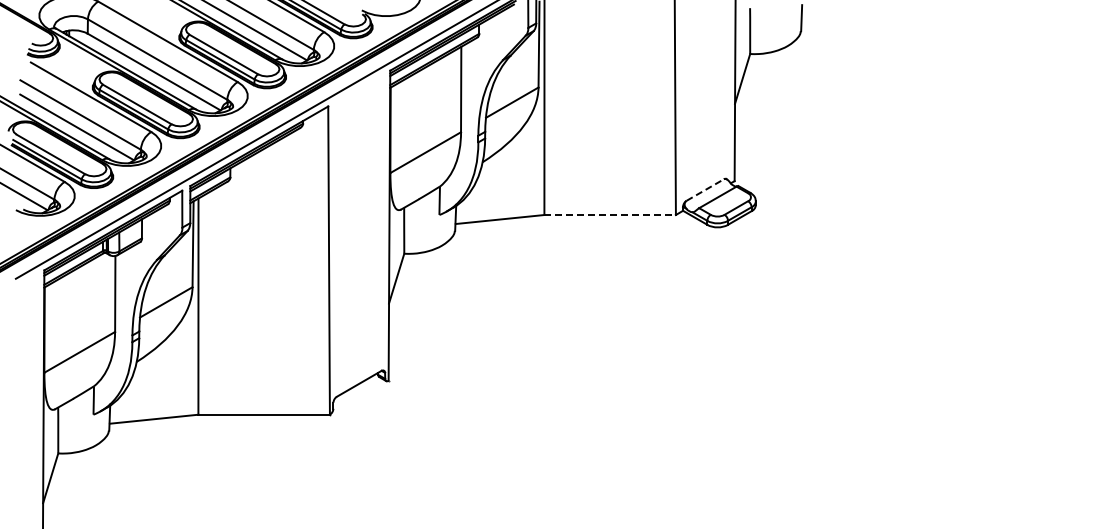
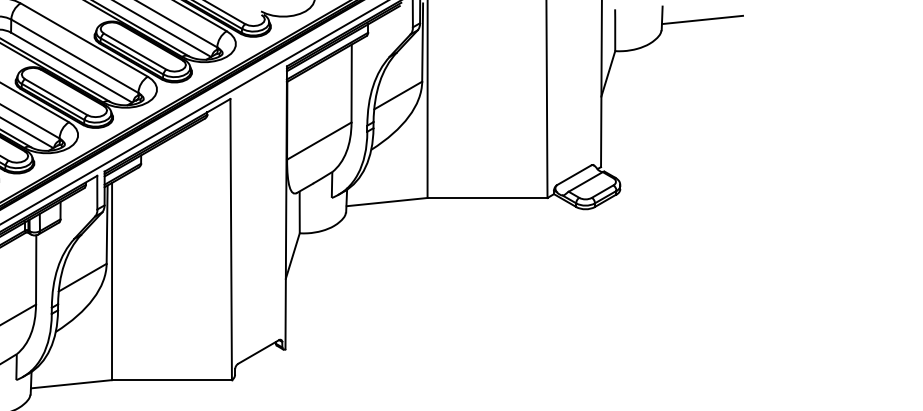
line: (845, 19) -> (702, 19), added
line: (705, 190) -> (574, 175), dashed -> solid
line: (610, 215) -> (487, 198), dashed -> solid

